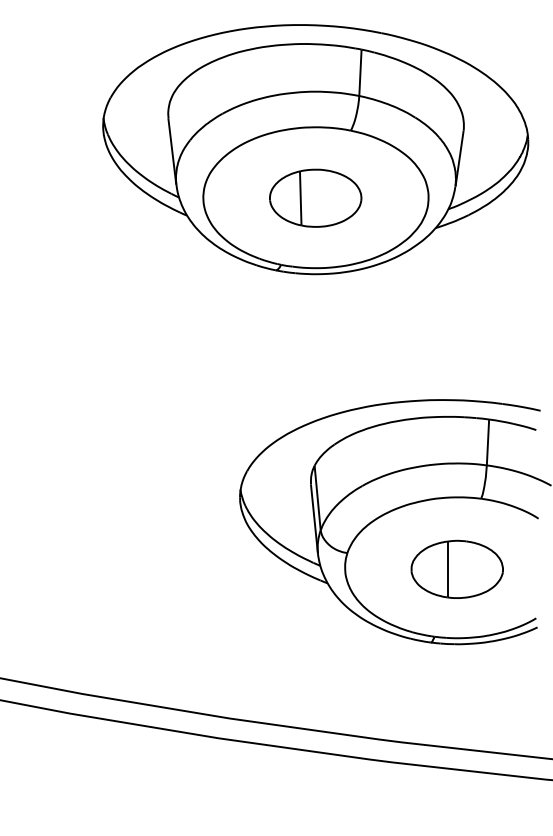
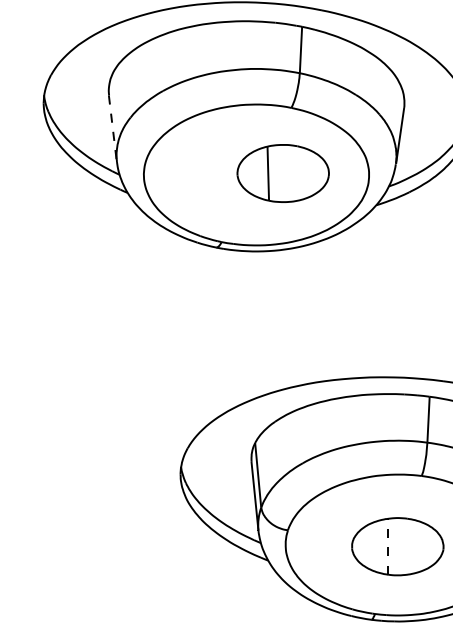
line: (172, 151) -> (113, 128), solid -> dashed
part: (315, 197) -> (283, 172), moved
line: (447, 569) -> (388, 546), solid -> dashed

